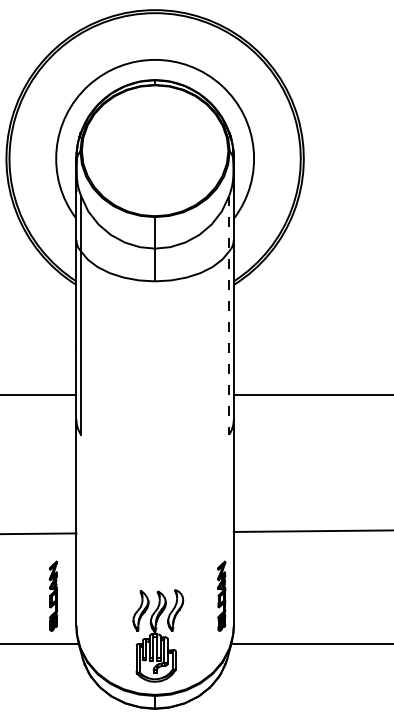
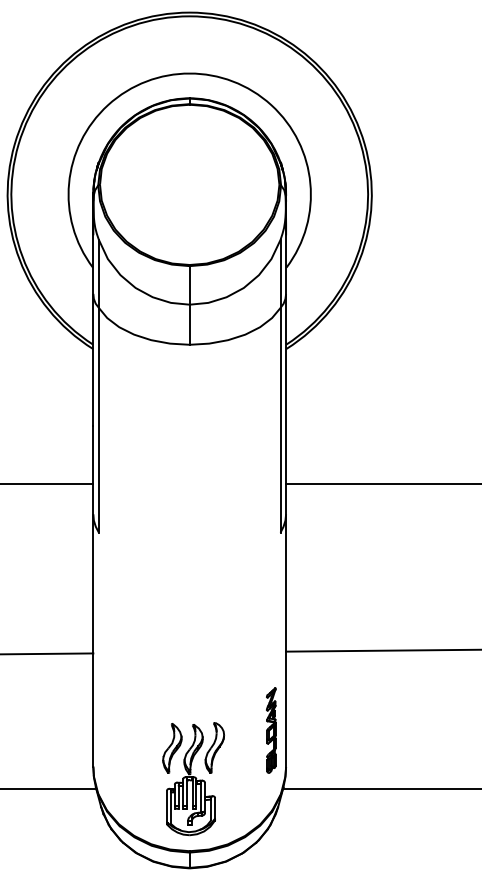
line: (229, 315) -> (280, 386), dashed -> solid
part: (53, 596) -> (65, 730), removed

